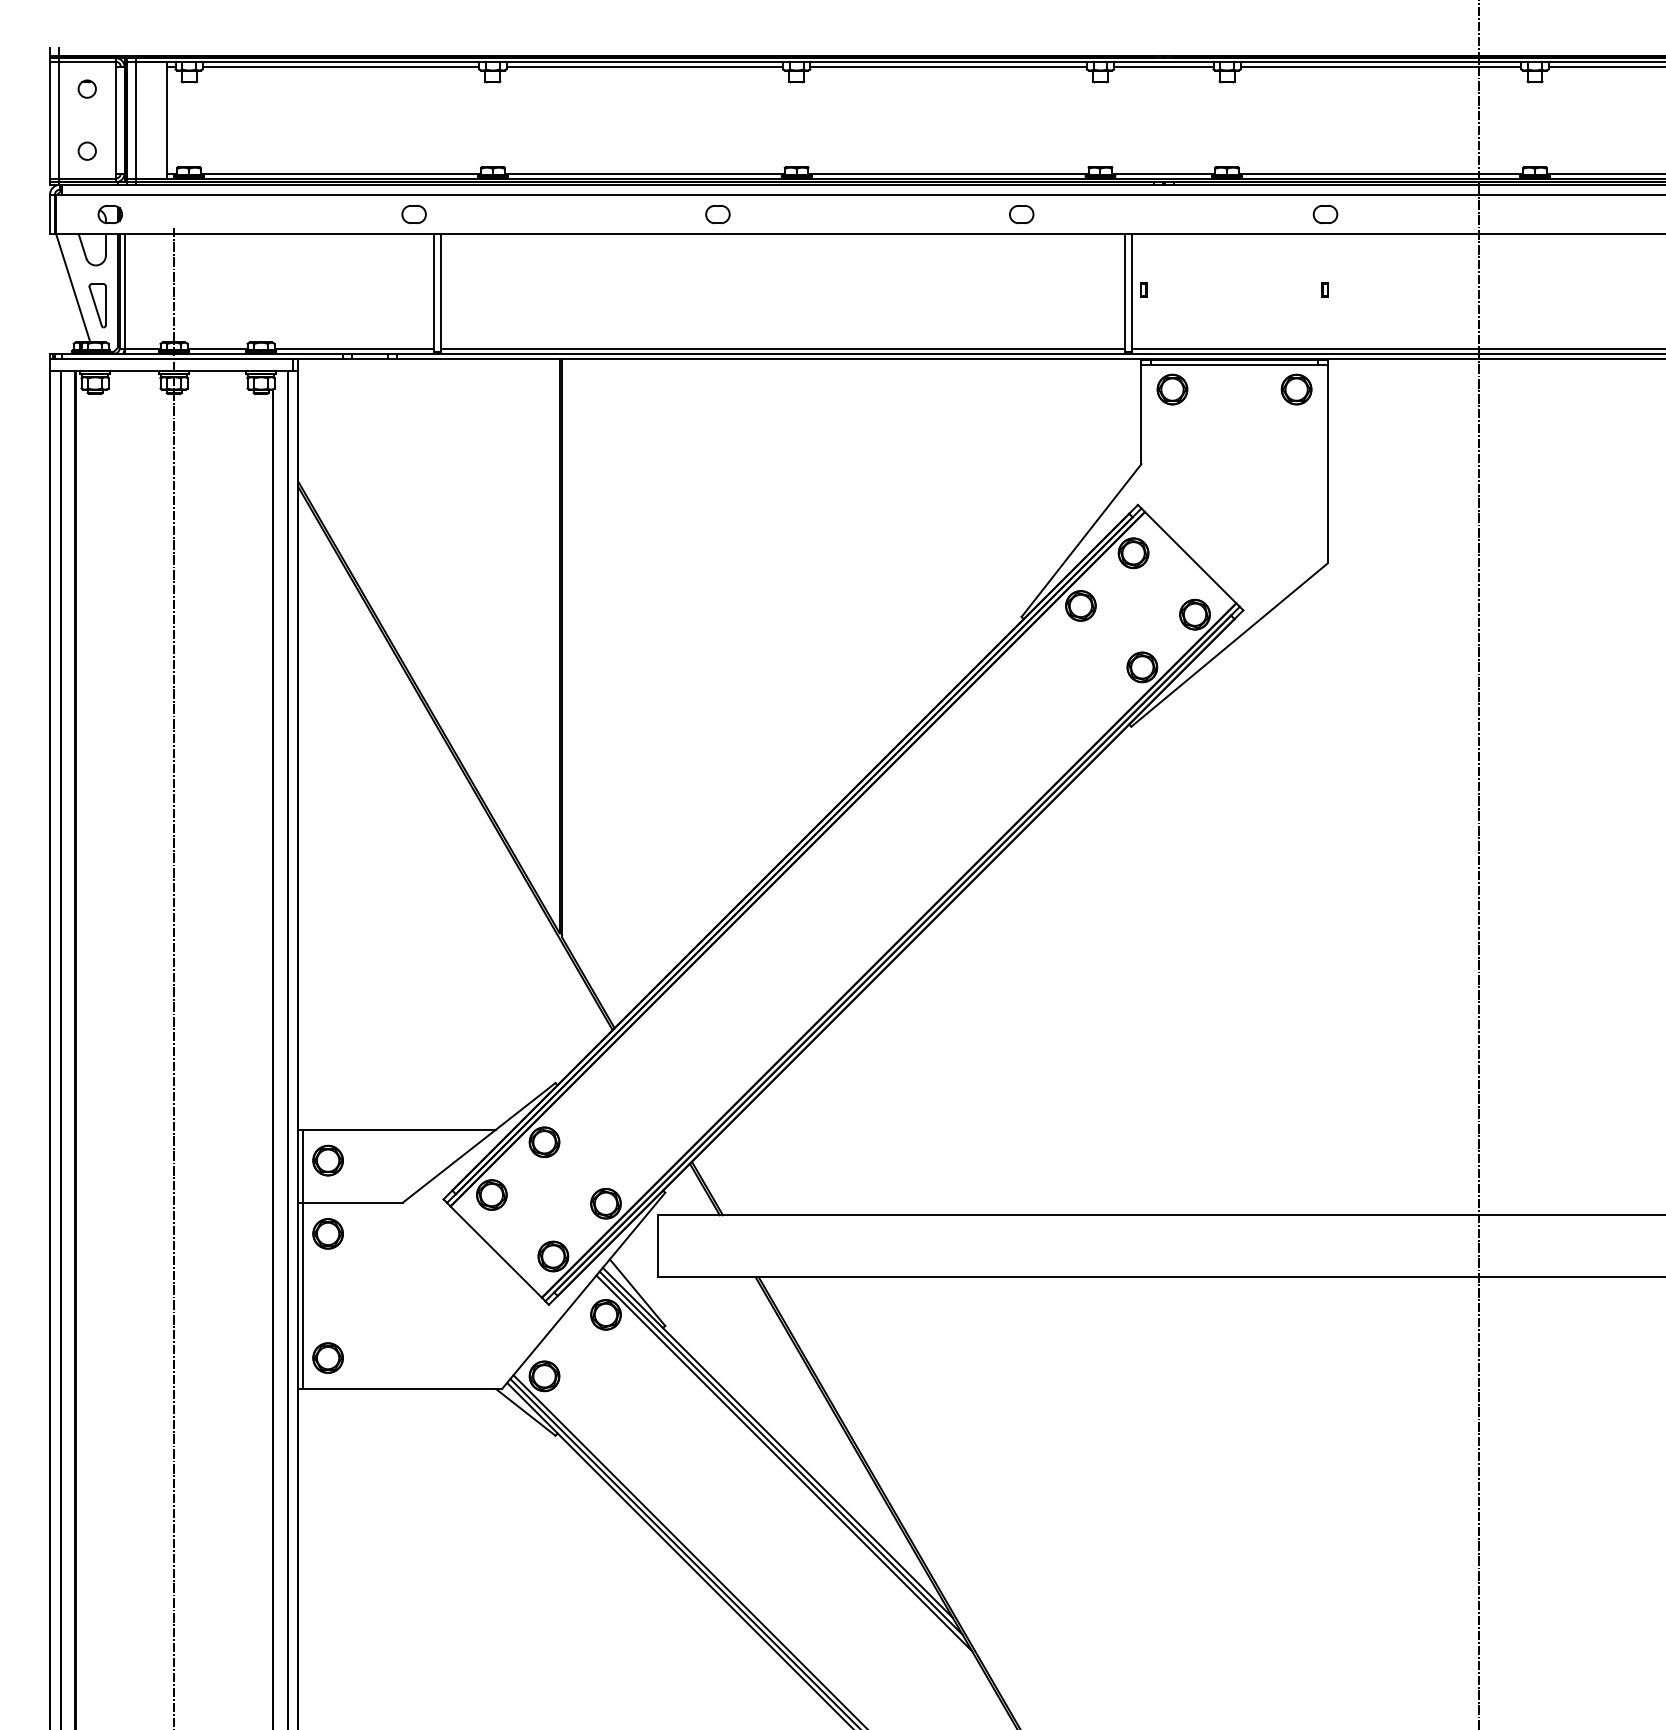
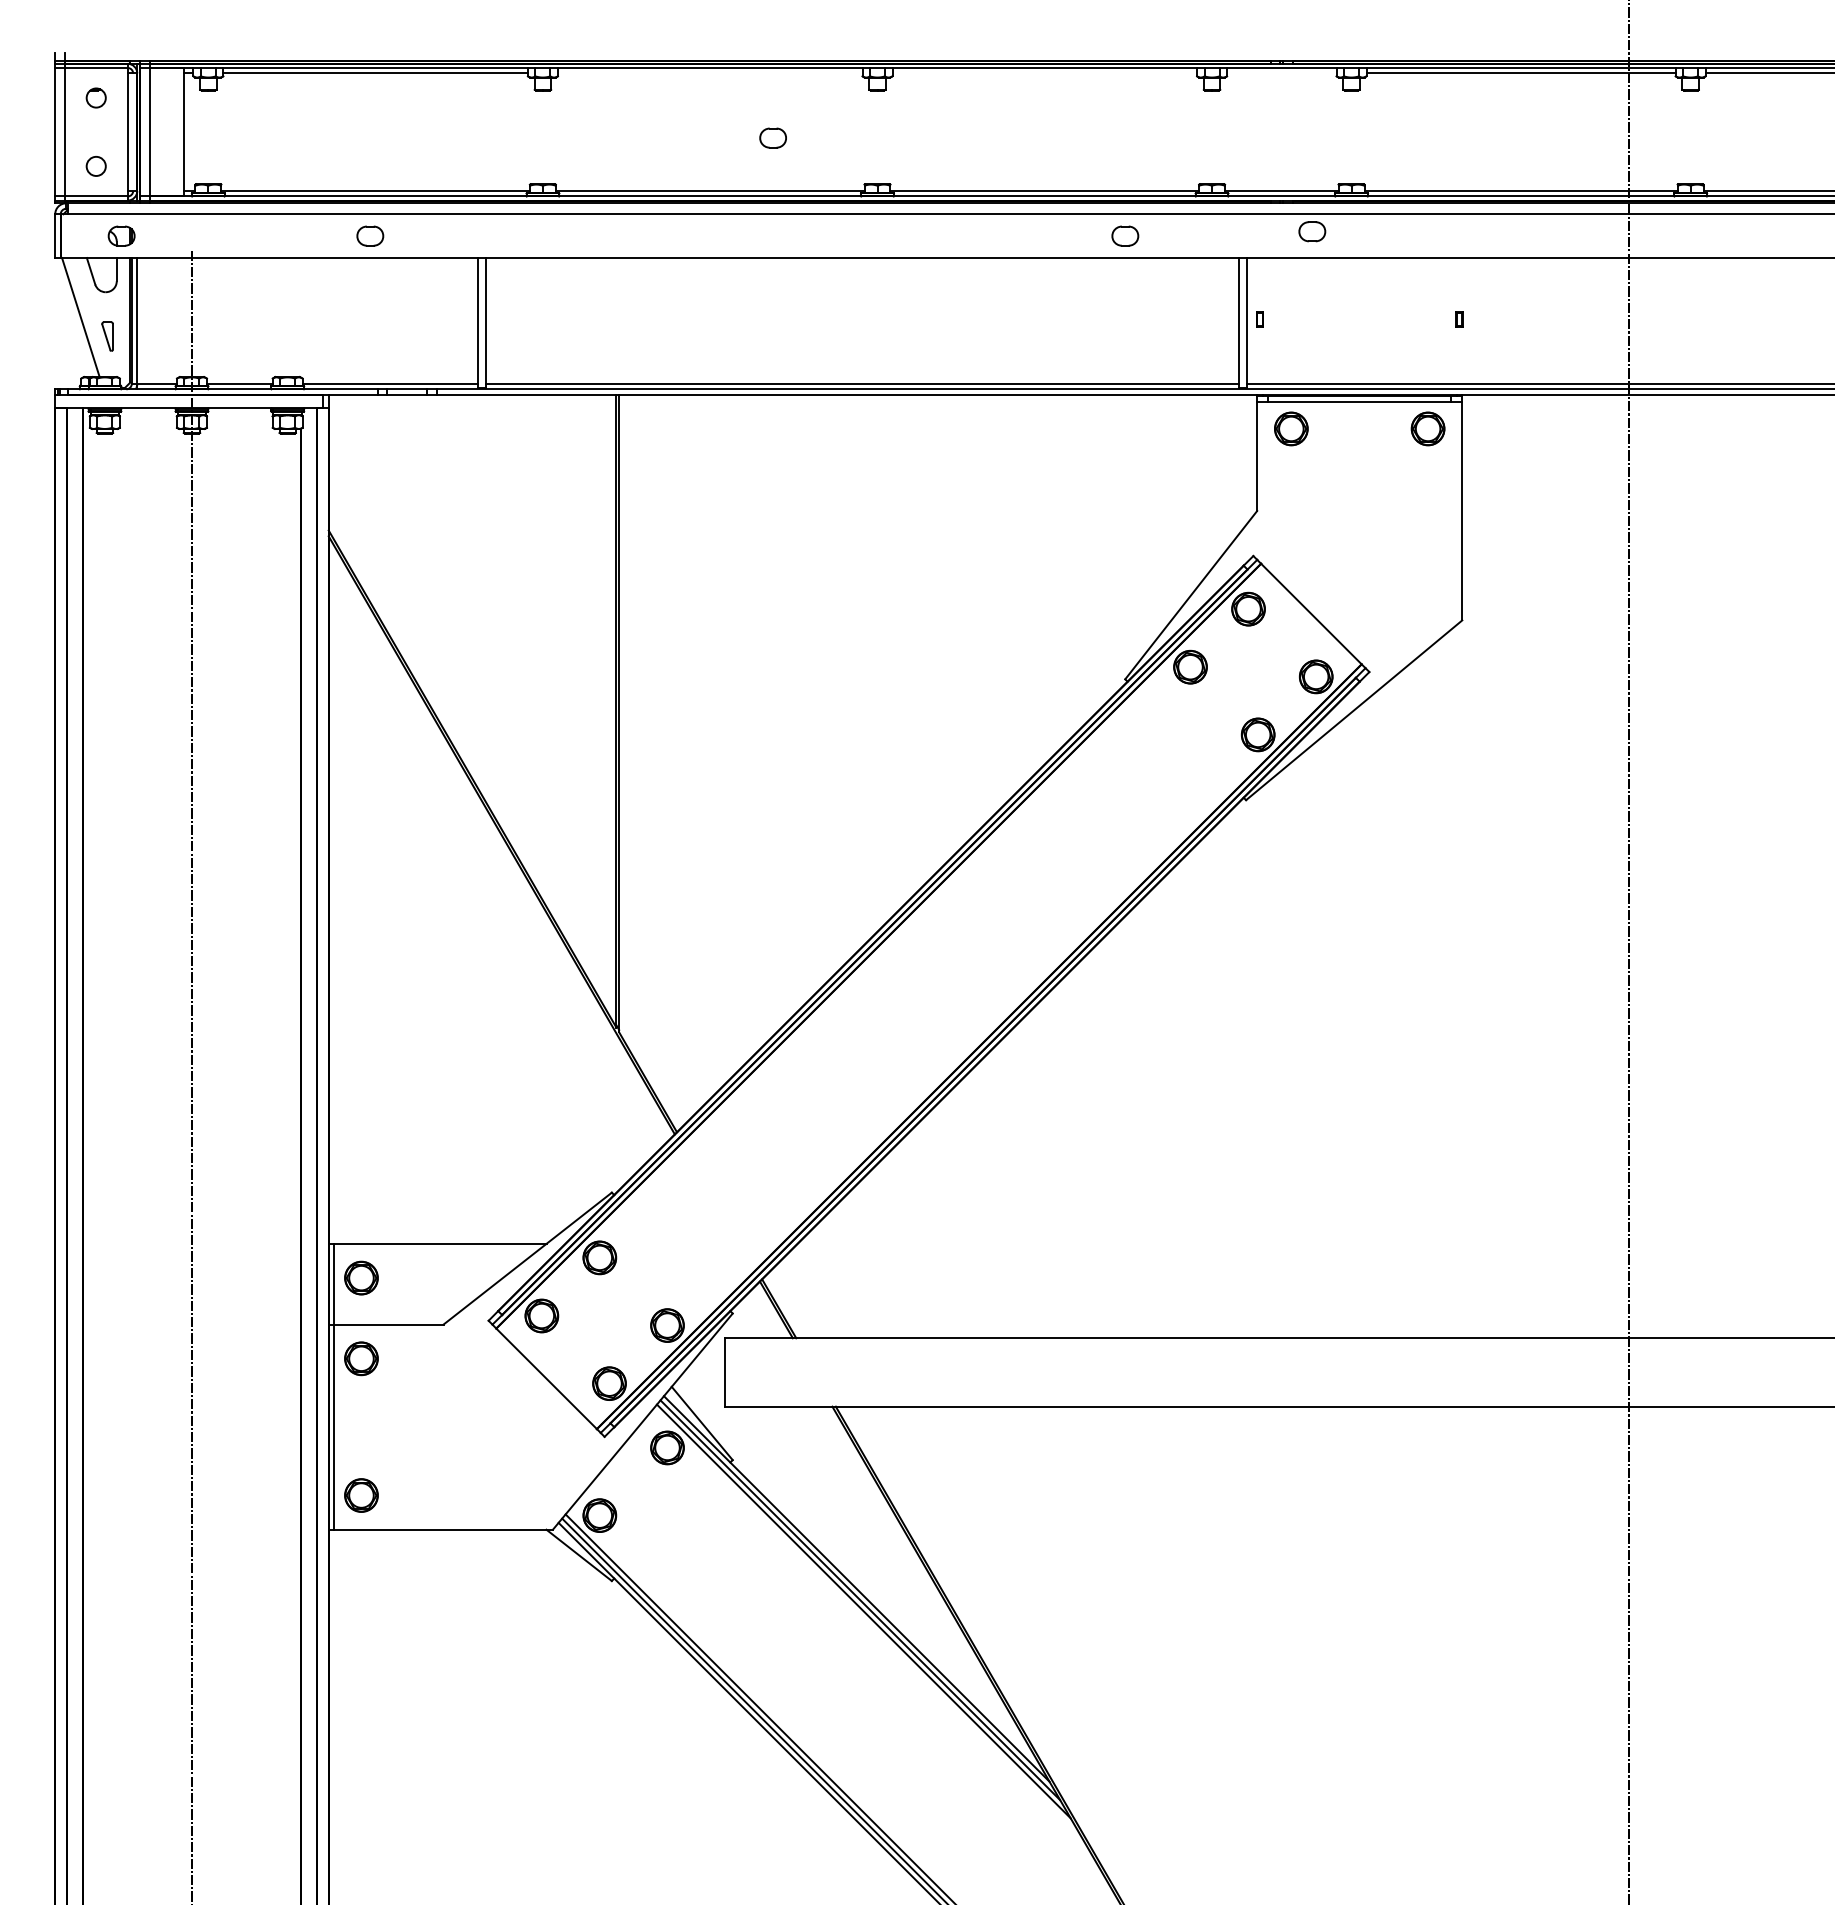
line: (644, 66) -> (709, 73), removed
line: (948, 66) -> (1044, 73), removed
line: (1163, 66) -> (1281, 73), removed
part: (413, 214) -> (369, 236), moved
part: (717, 214) -> (772, 138), moved
part: (1325, 214) -> (1312, 231), moved
part: (97, 305) -> (107, 336), size x0.6

